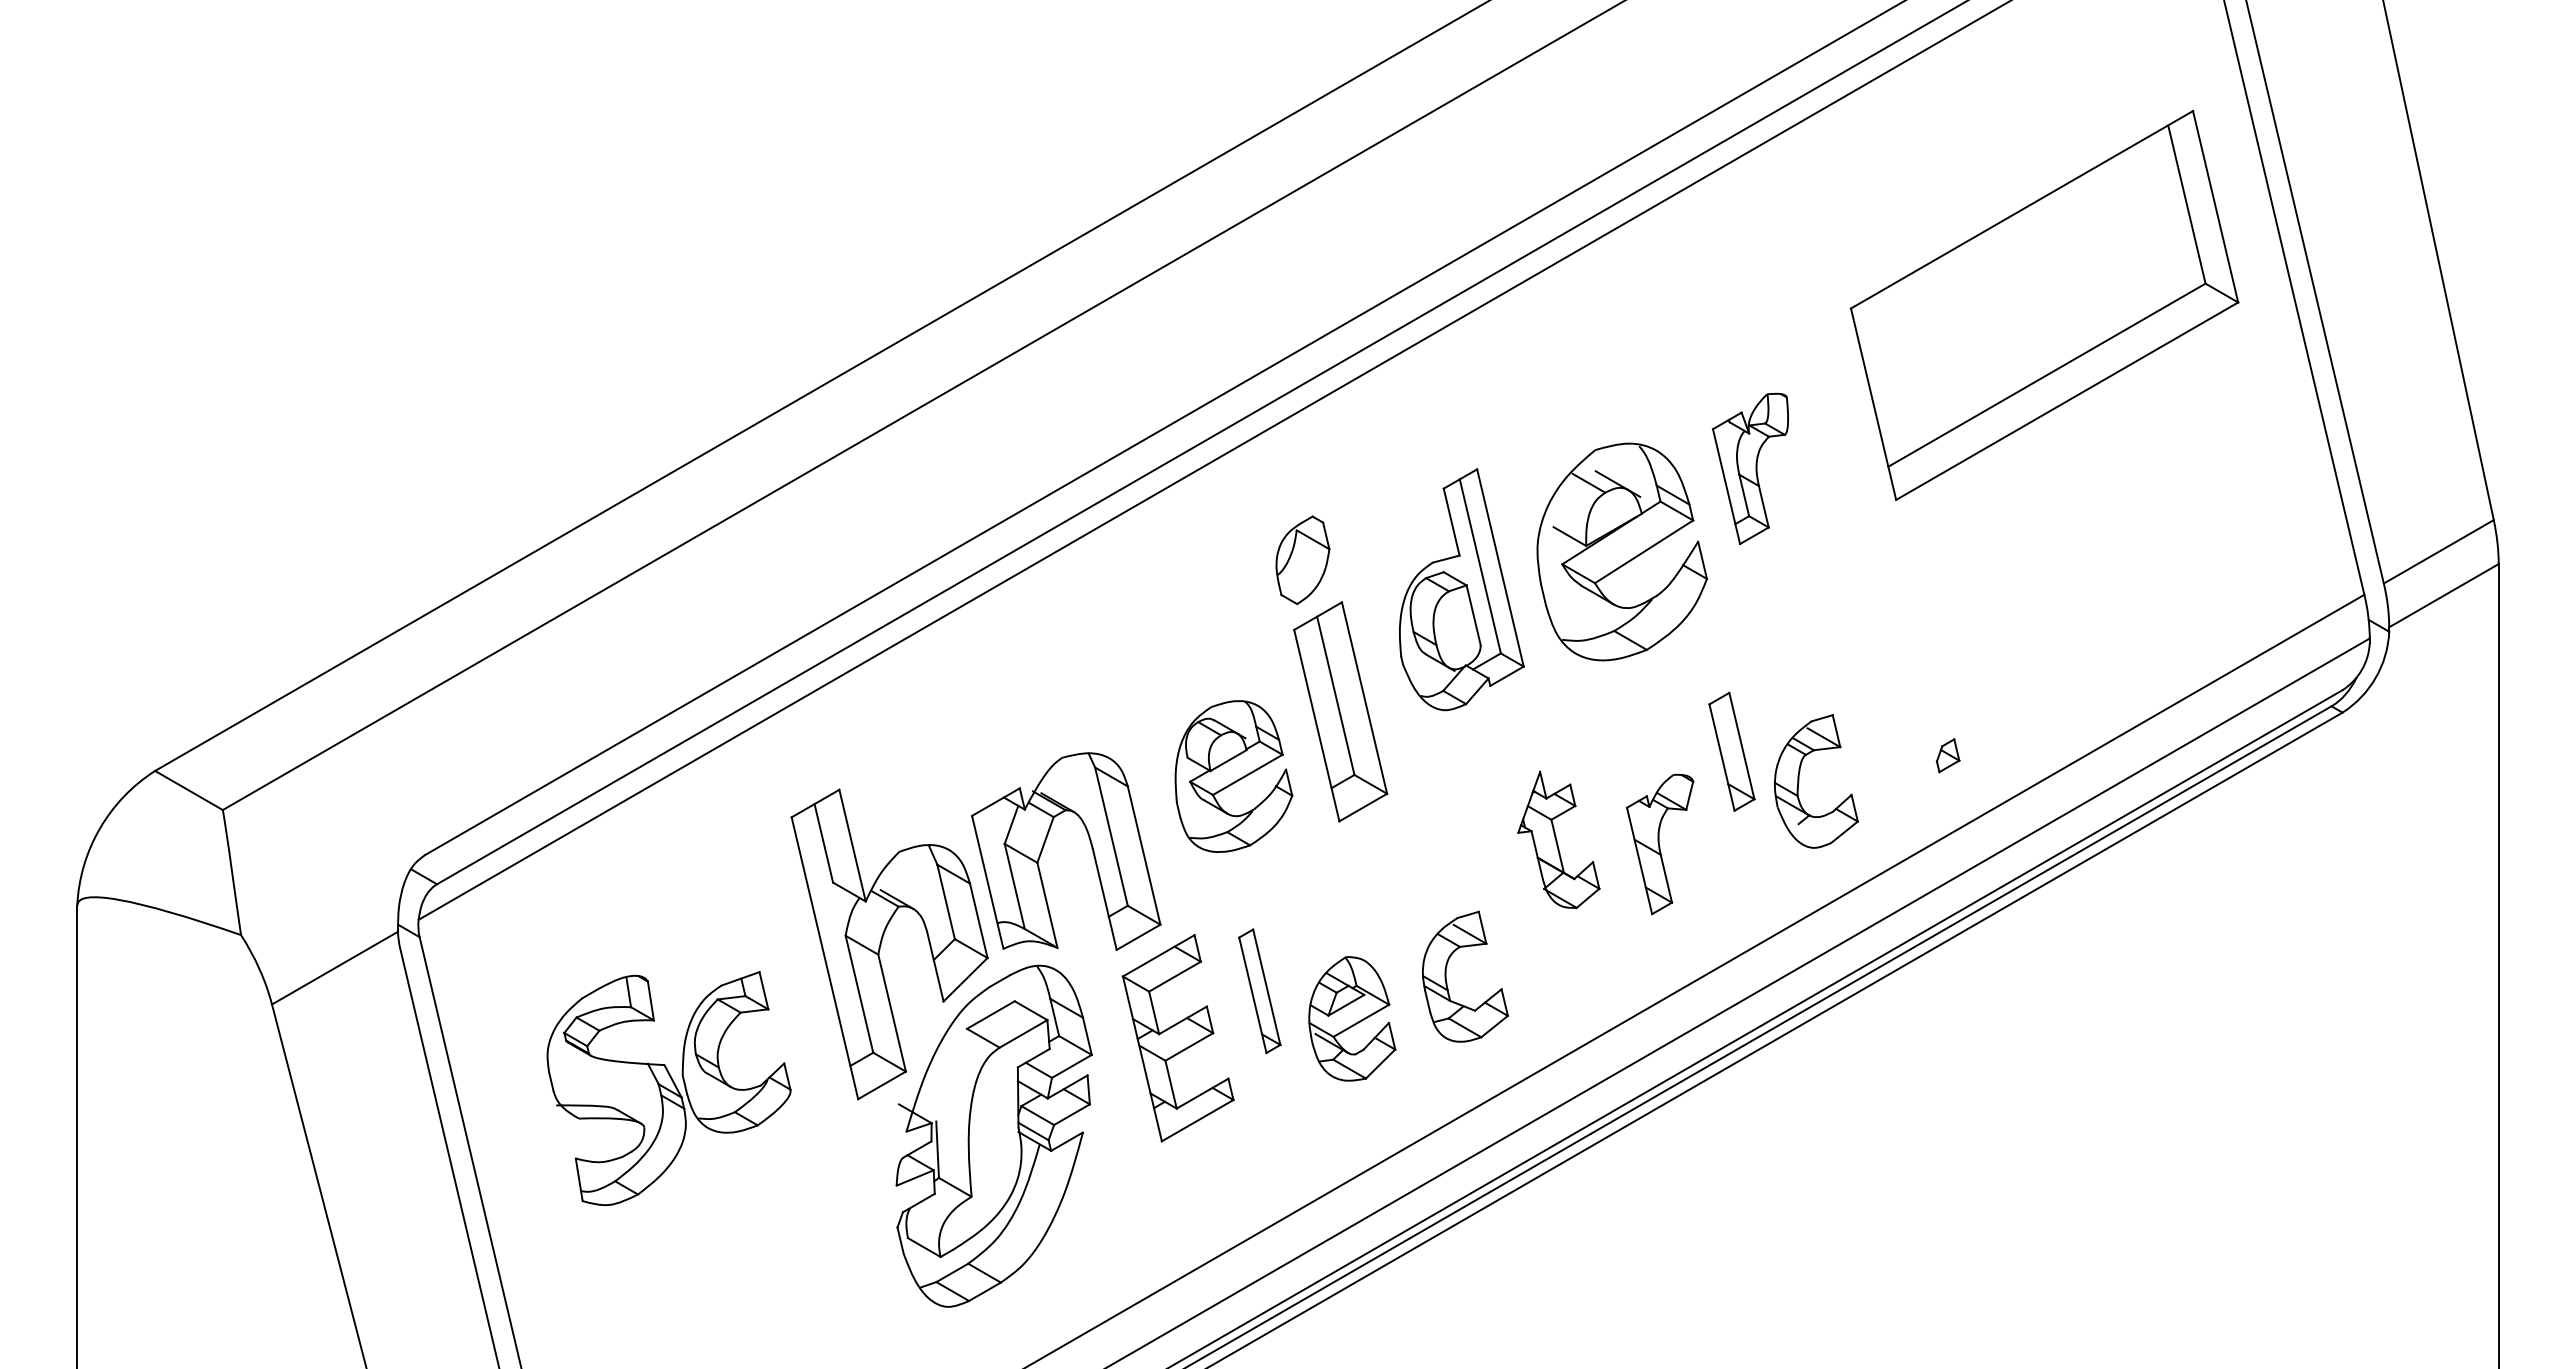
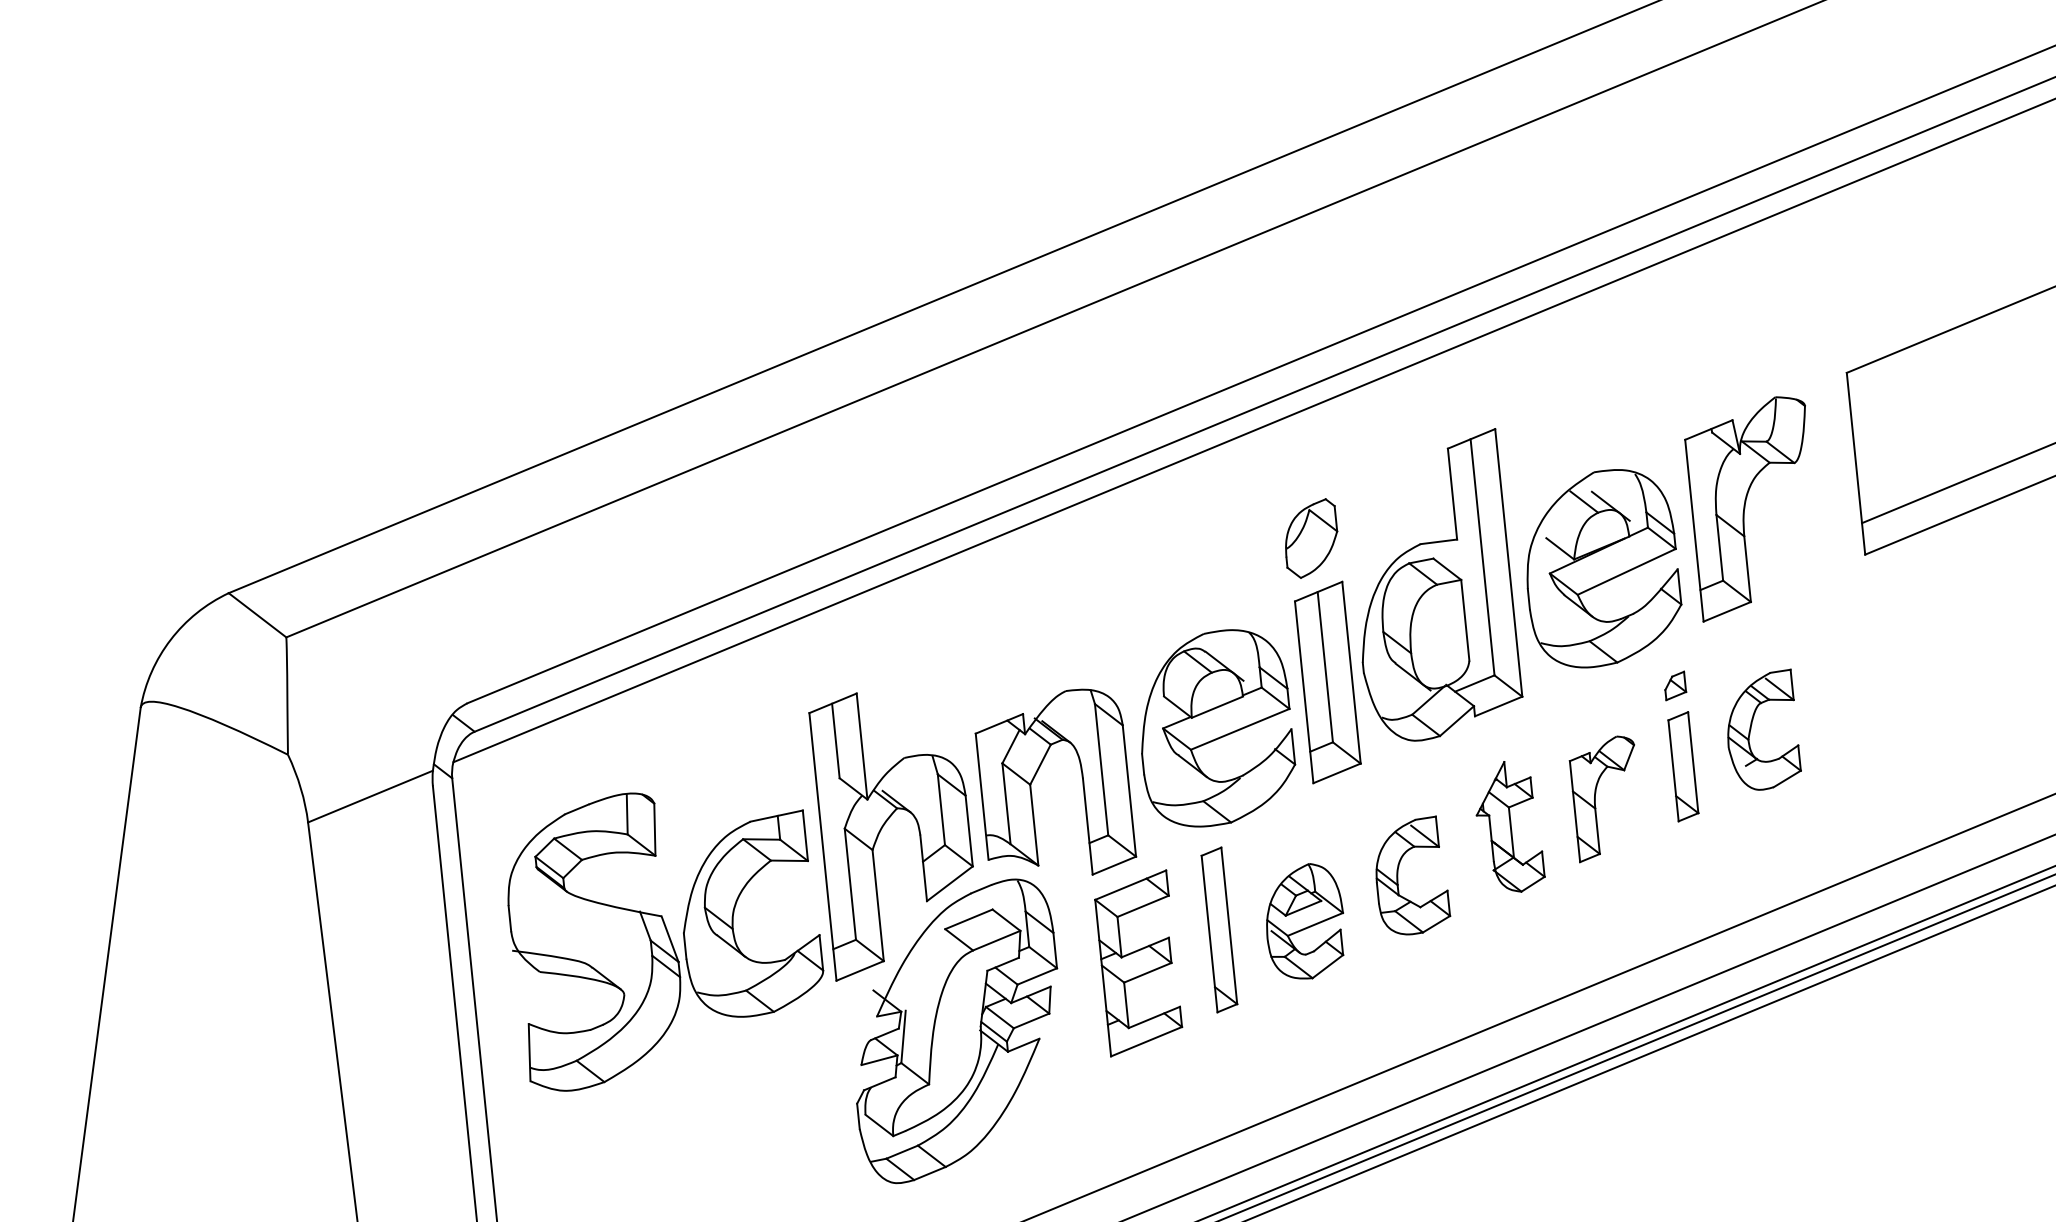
part: (1750, 468) -> (1734, 508), size x1.67
part: (1461, 589) -> (1453, 584), size x1.43
part: (1947, 755) -> (1675, 685), moved
part: (1233, 776) -> (1221, 729), size x1.43
part: (1799, 781) -> (1751, 726), moved
part: (1660, 844) -> (1596, 799), moved
part: (1447, 982) -> (1398, 877), moved
part: (1259, 991) -> (1219, 930), size x1.43
part: (1352, 1018) -> (1307, 921), moved
part: (668, 1088) -> (663, 947), size x1.43

